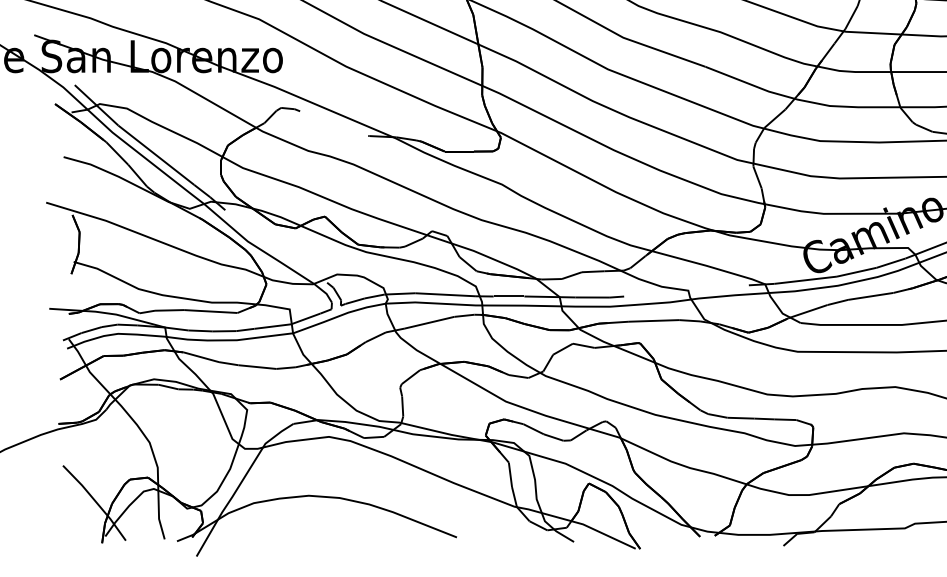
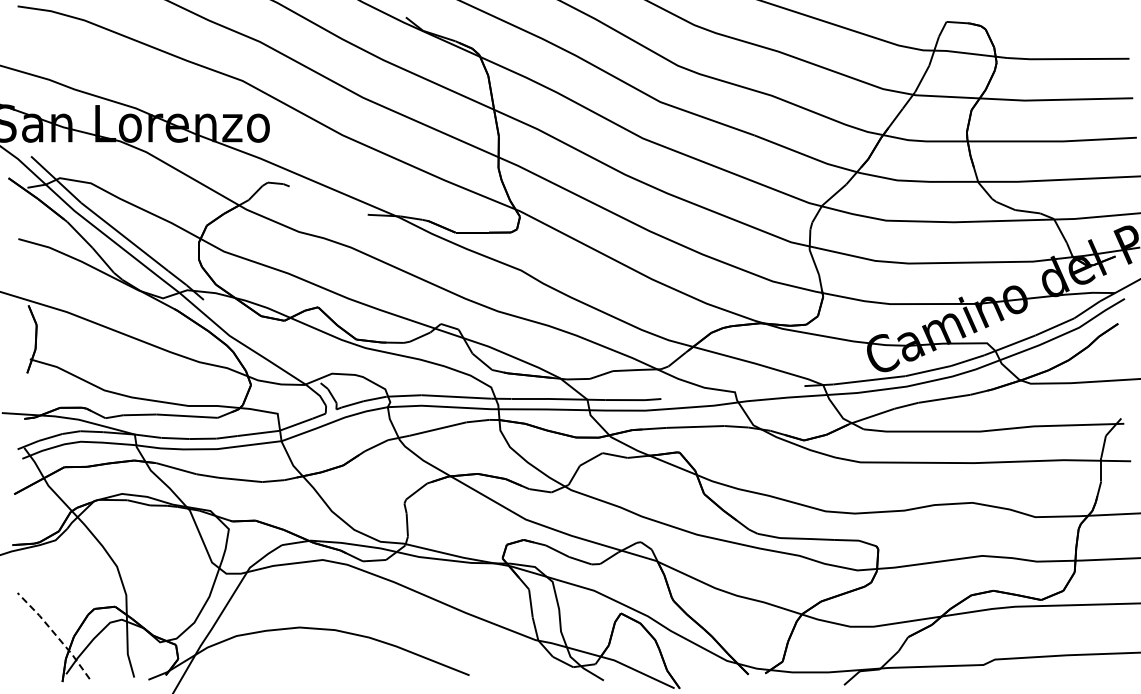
line: (96, 501) -> (55, 634), solid -> dashed

